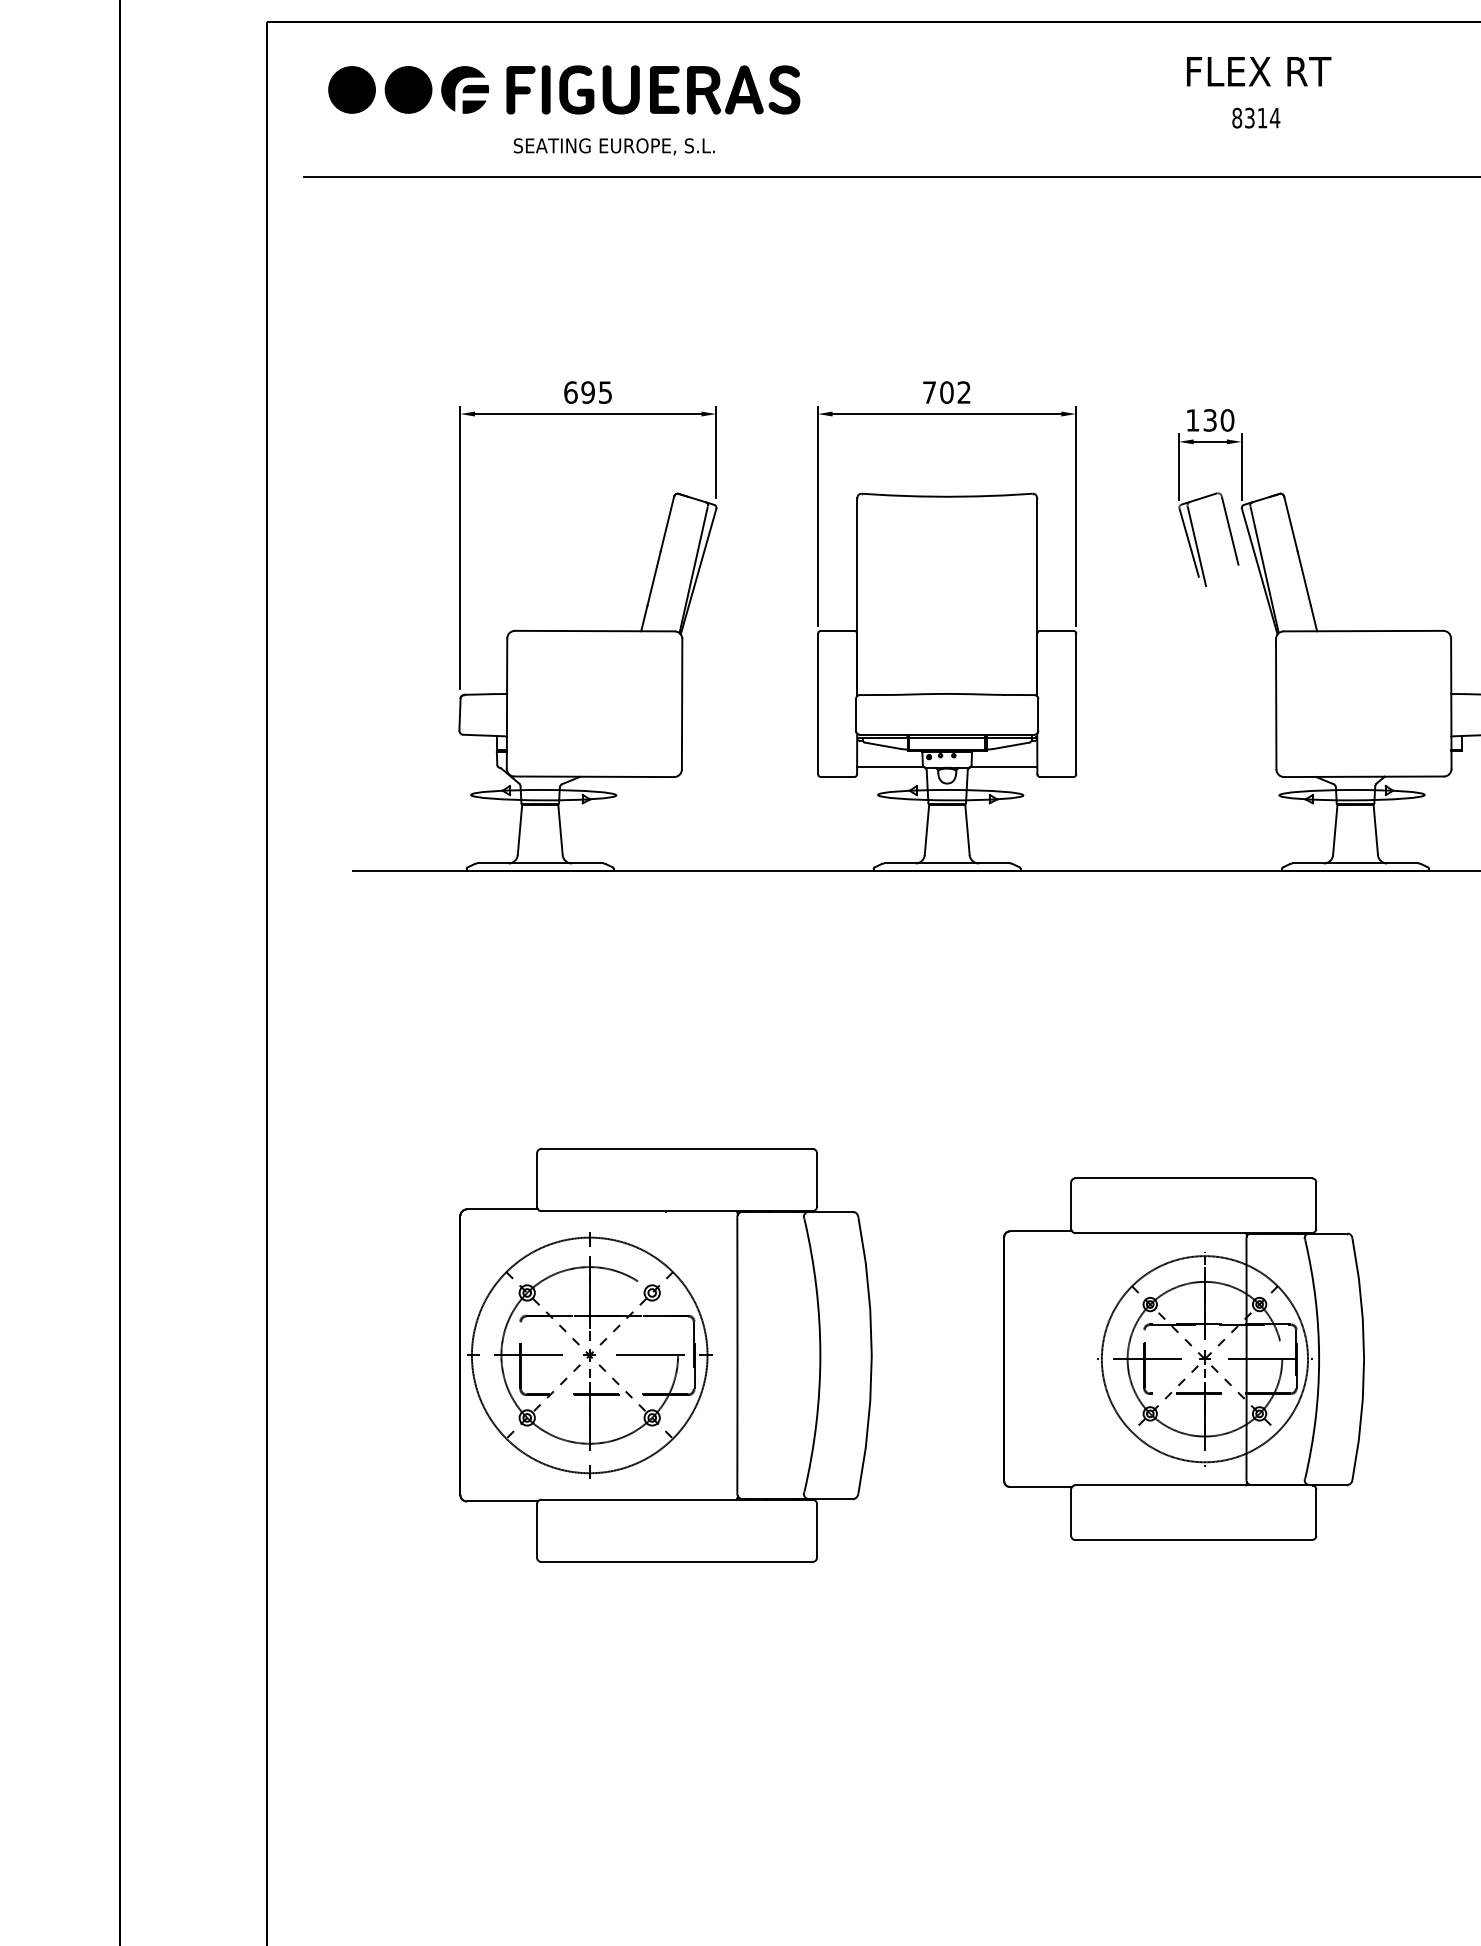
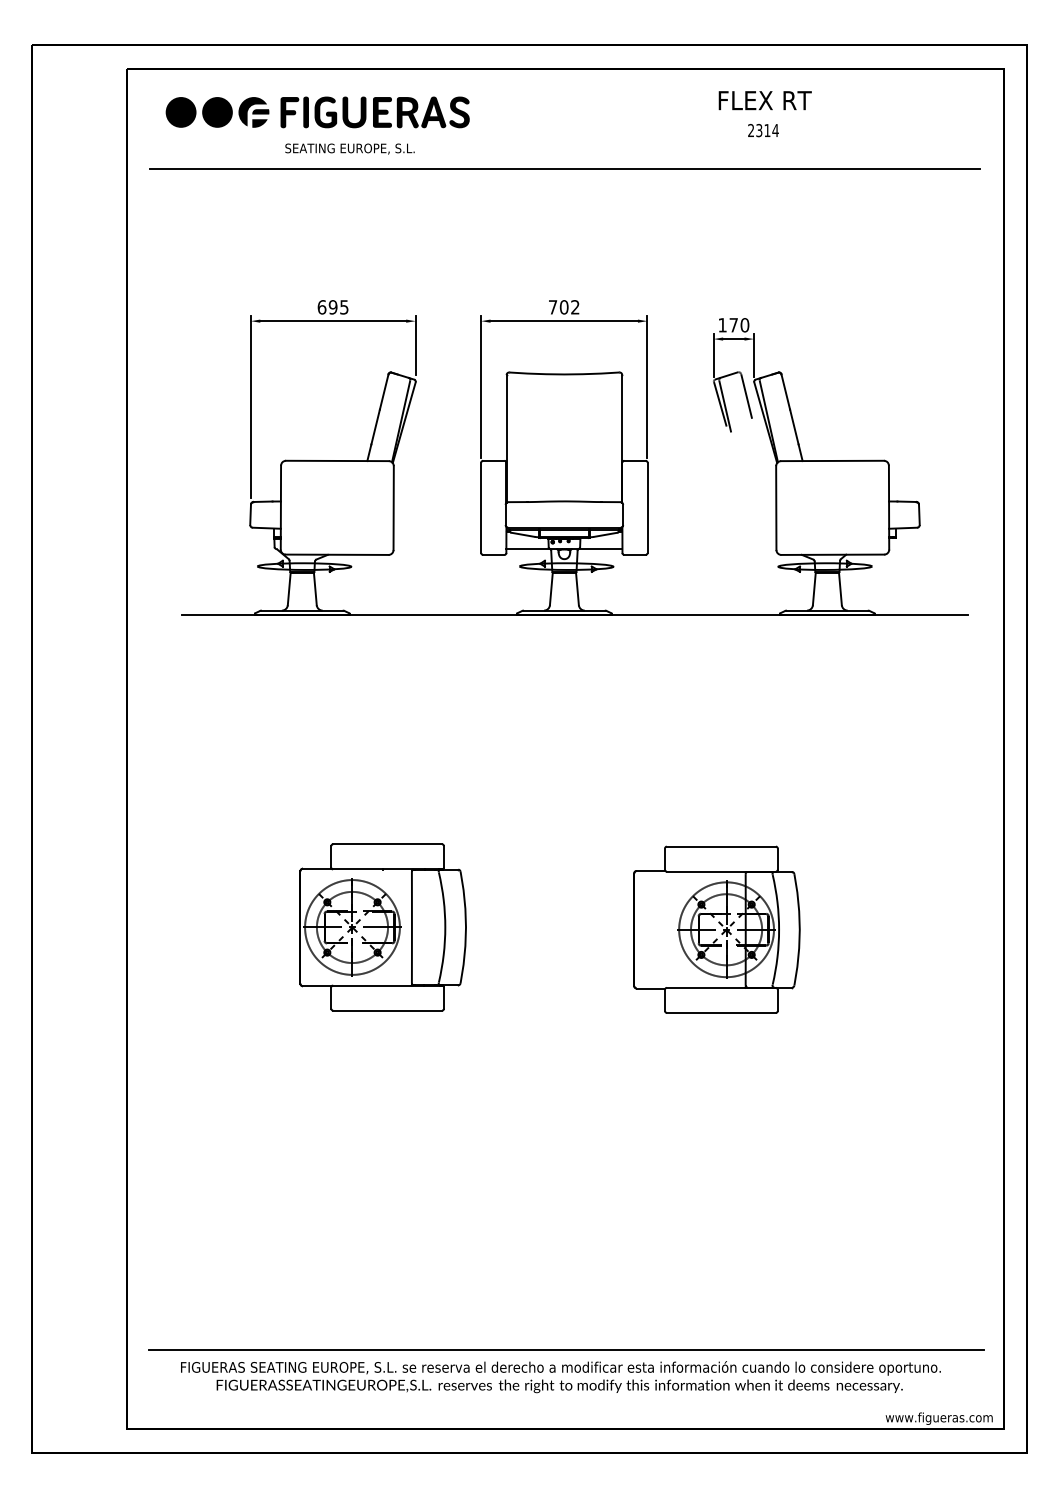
text: (1237, 118) -> (751, 130), 8314 -> 2314
text: (1209, 420) -> (733, 325), 130 -> 170
part: (664, 1355) -> (382, 927), size x0.62
part: (1183, 1358) -> (716, 929), size x0.71

